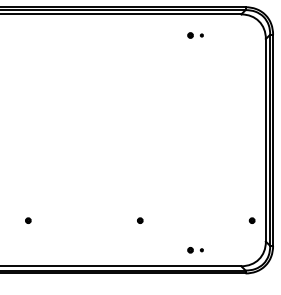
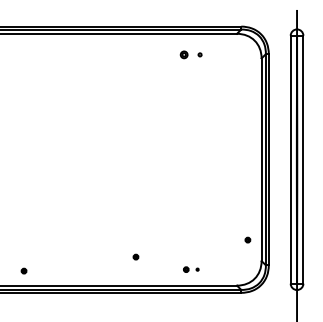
part: (195, 35) -> (191, 54), size x1.4
part: (27, 220) -> (23, 270), moved
part: (139, 220) -> (135, 256), moved

